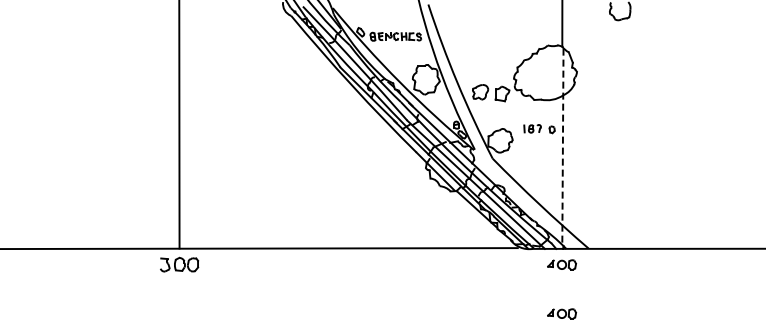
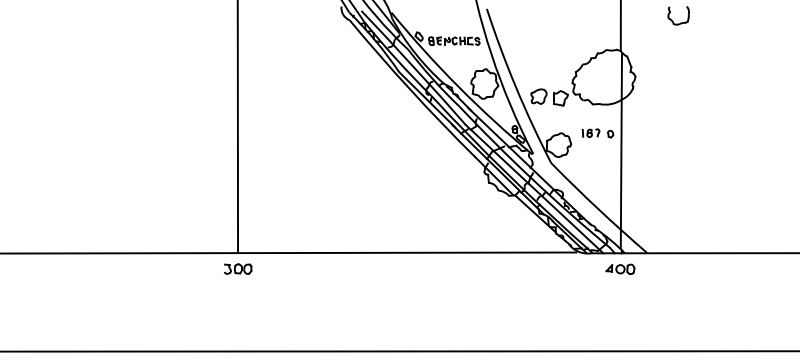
line: (563, 146) -> (621, 150), dashed -> solid
part: (180, 264) -> (238, 268), size x0.71
part: (562, 313) -> (620, 317), removed

